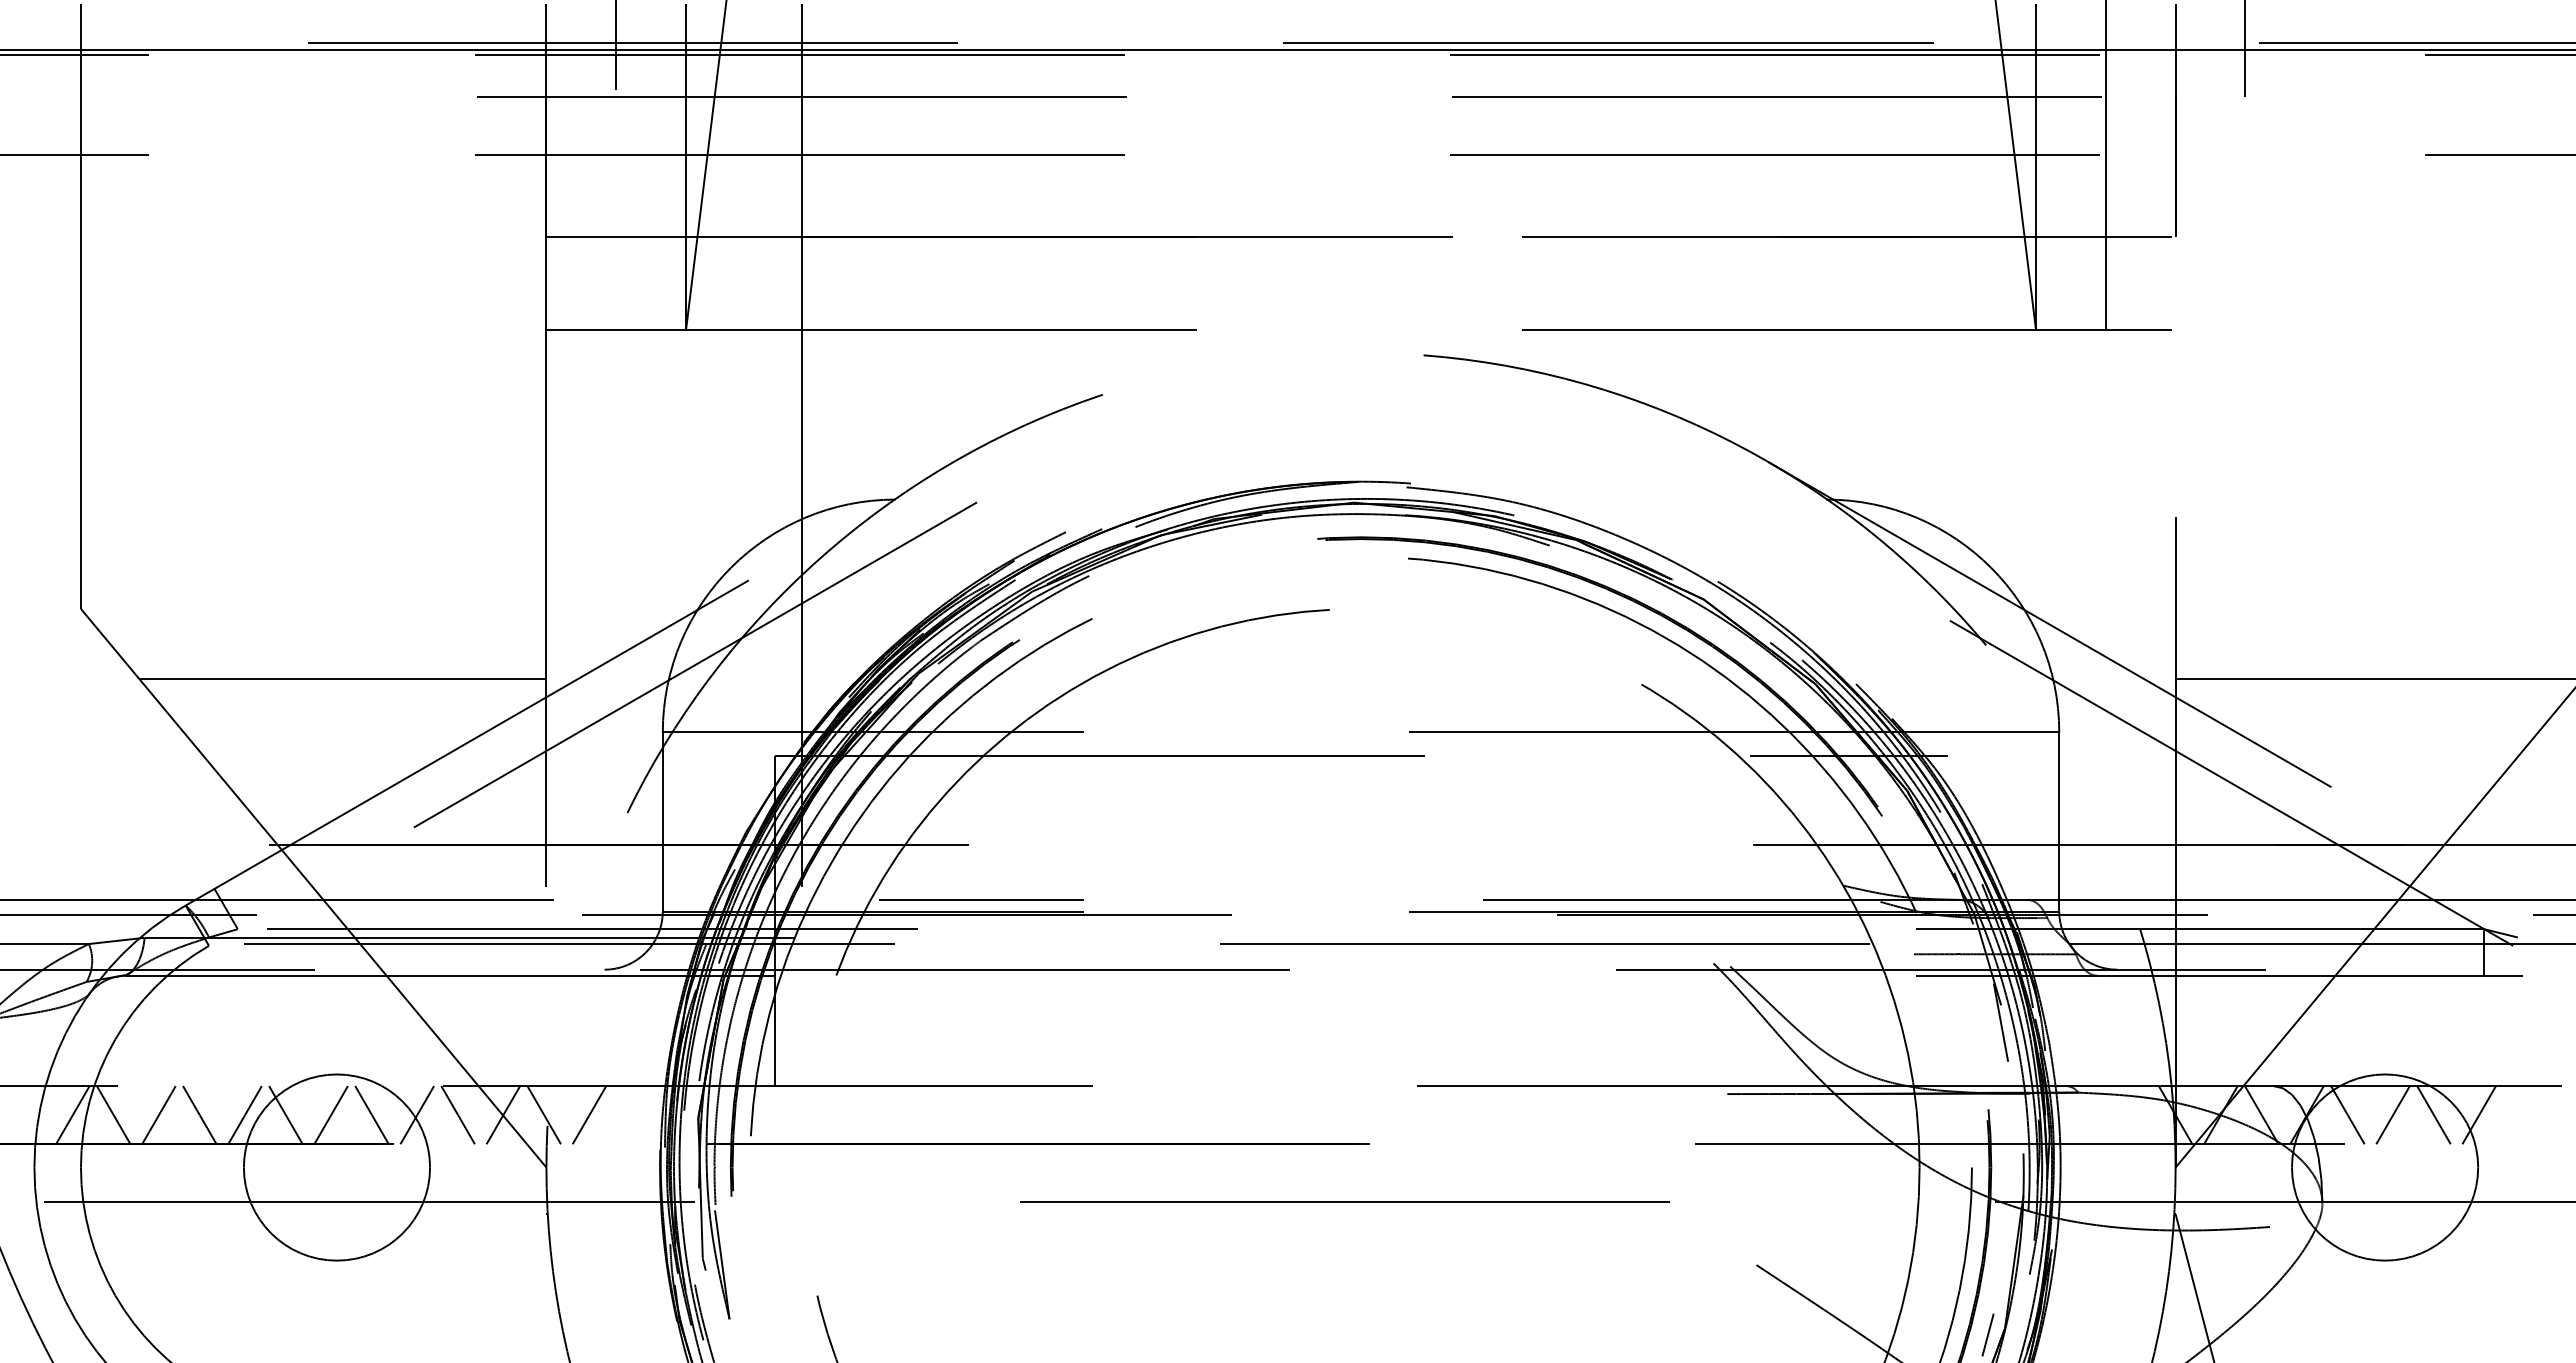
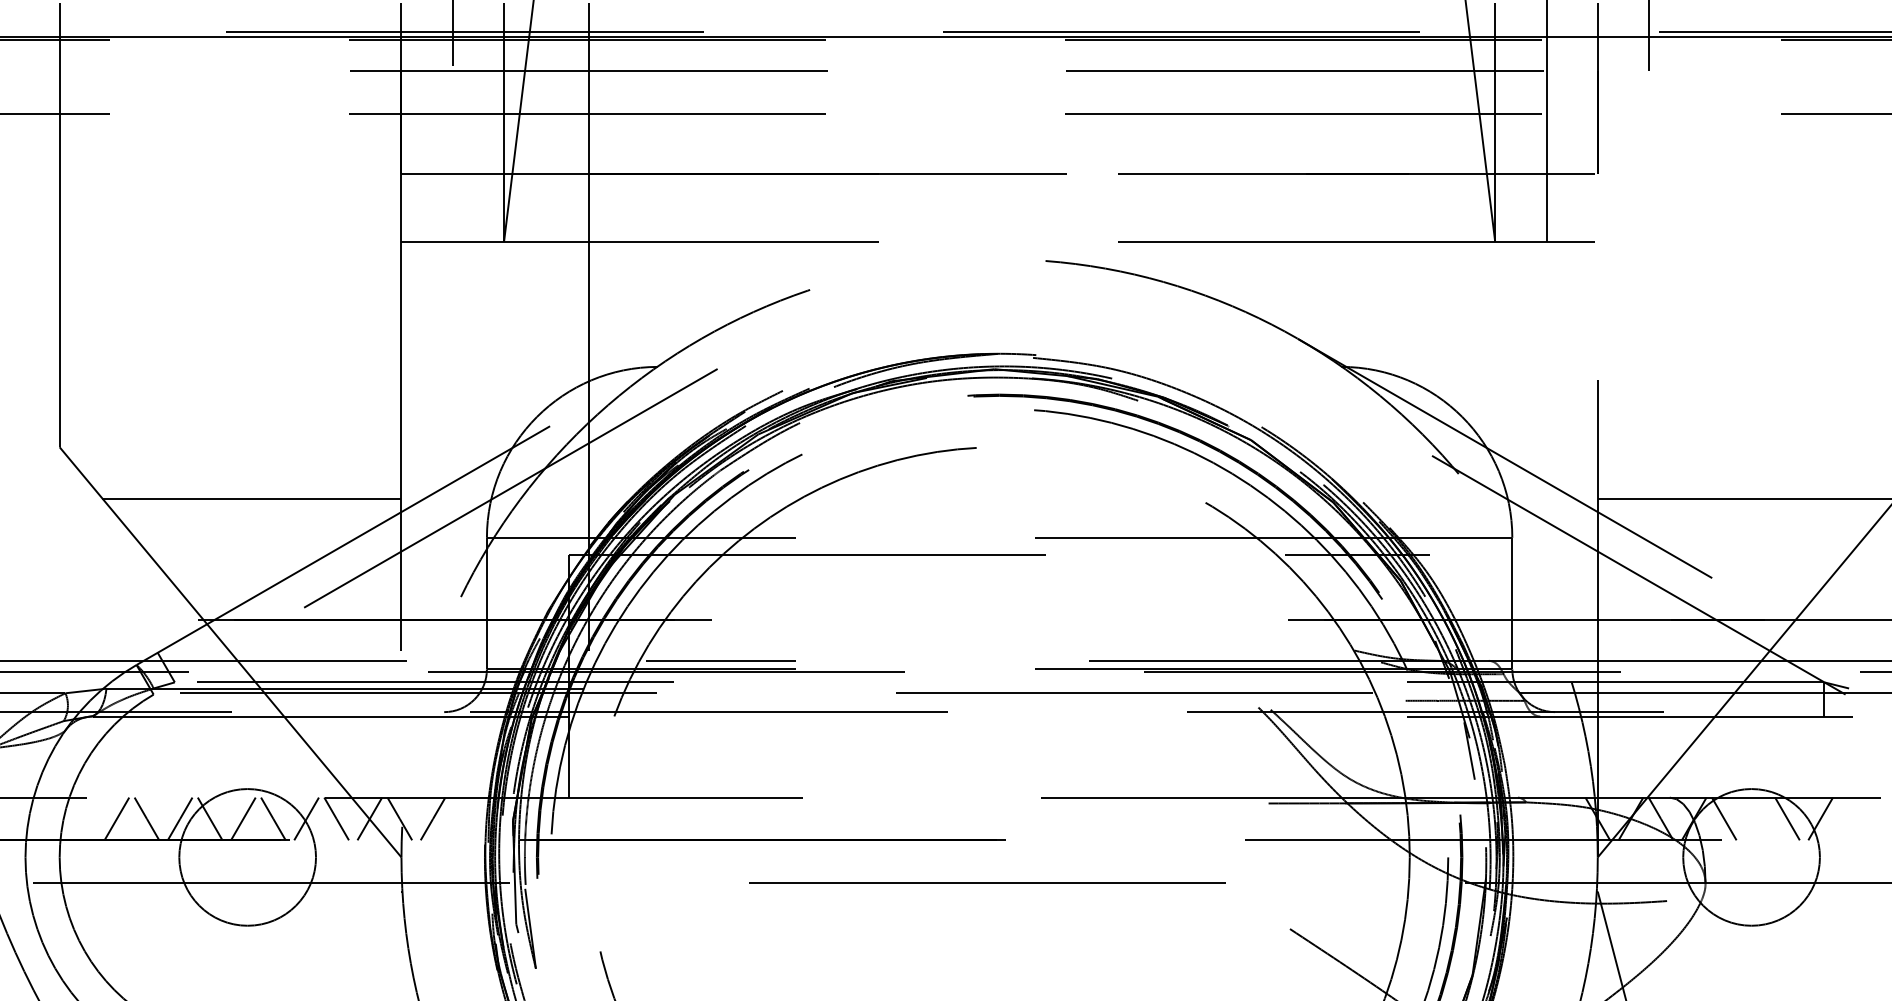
line: (72, 1115) -> (53, 819), removed
line: (113, 1115) -> (83, 819), removed
line: (2392, 1115) -> (1757, 819), removed
line: (1987, 1334) -> (1459, 979), removed

